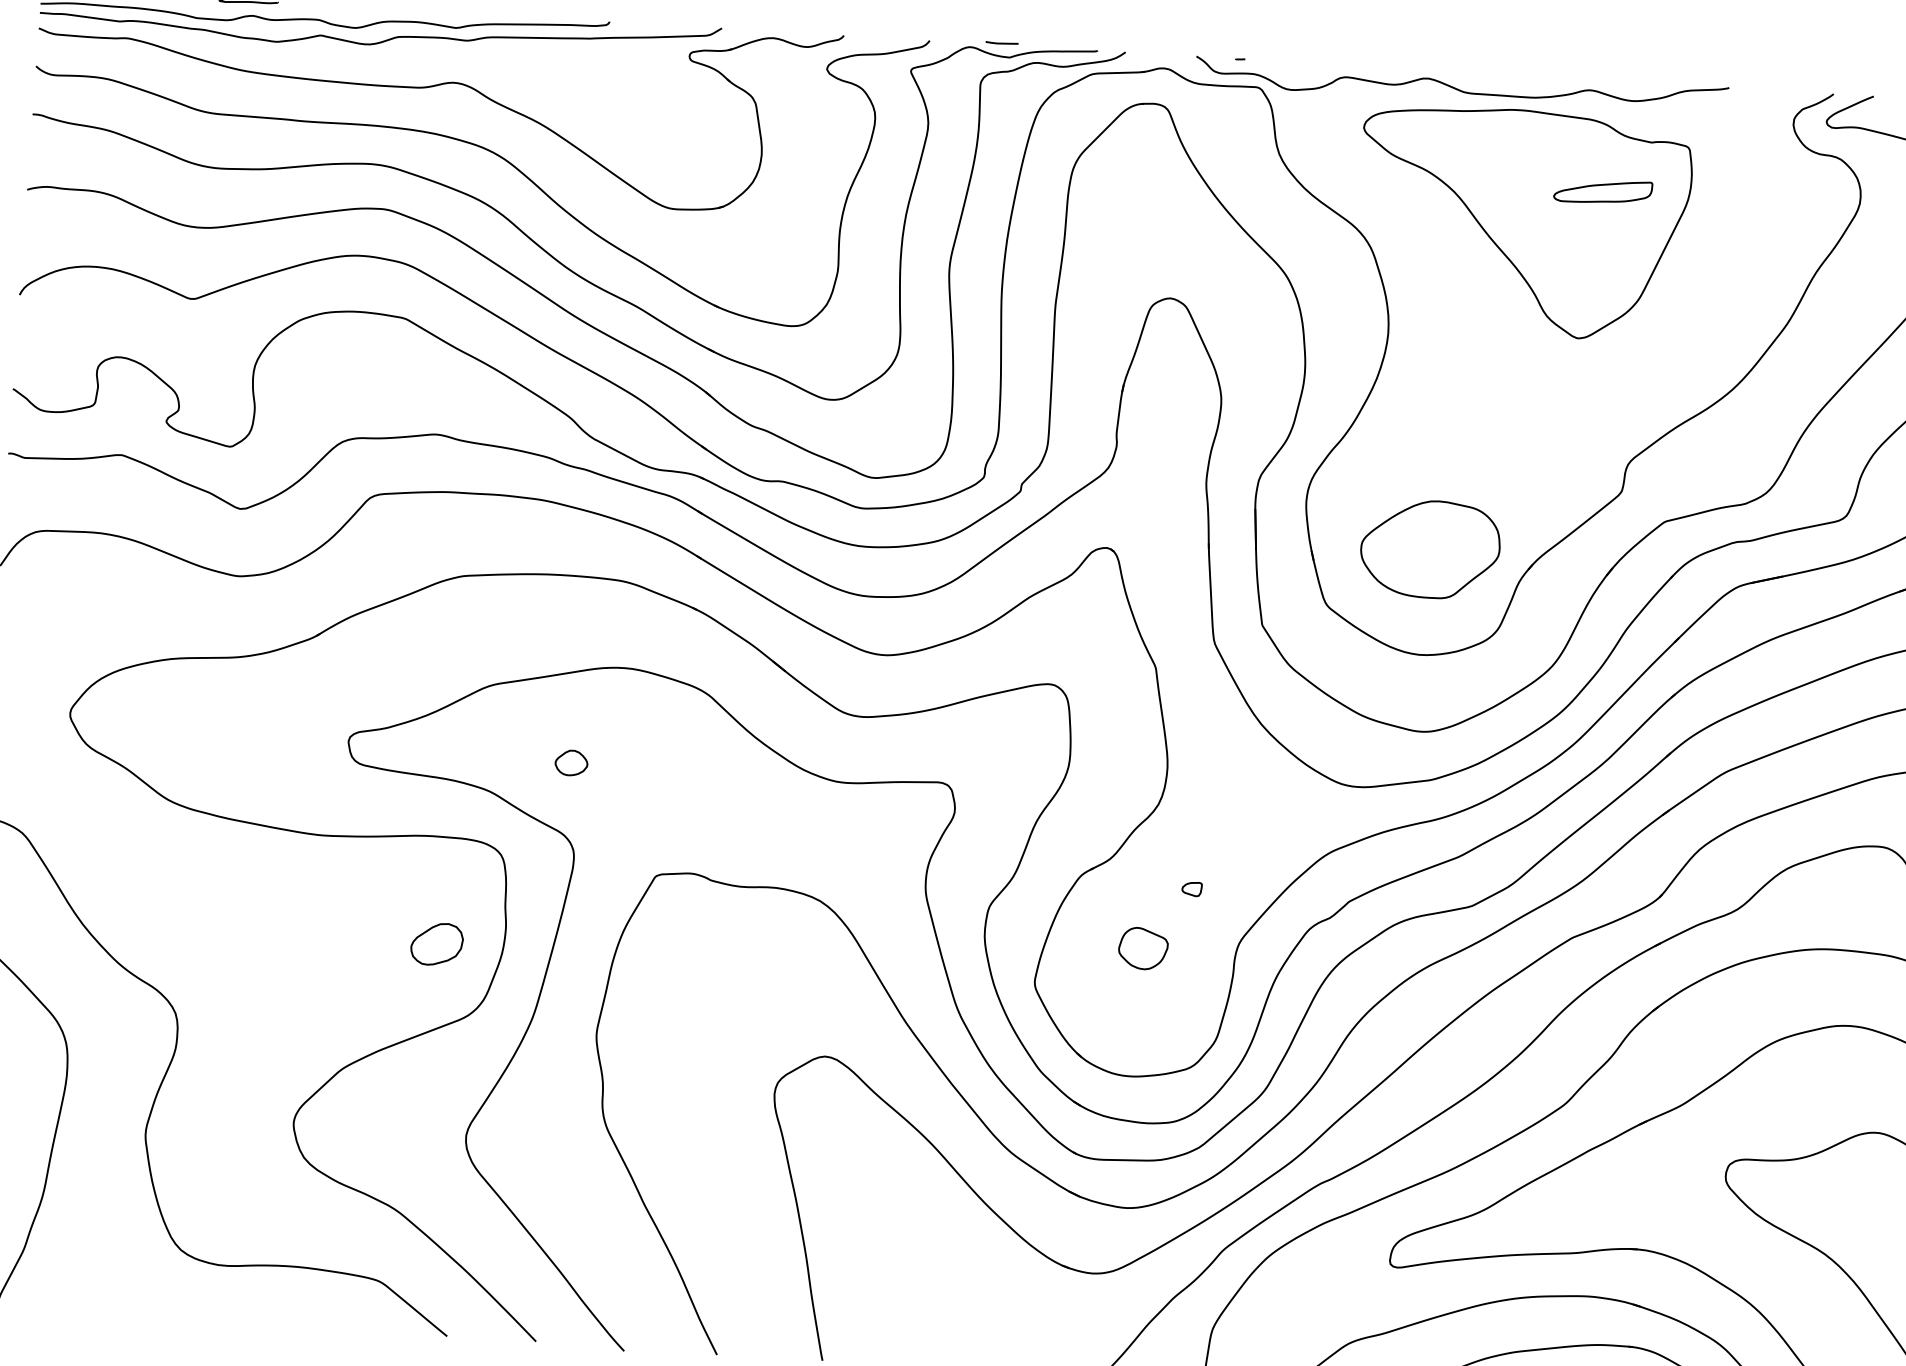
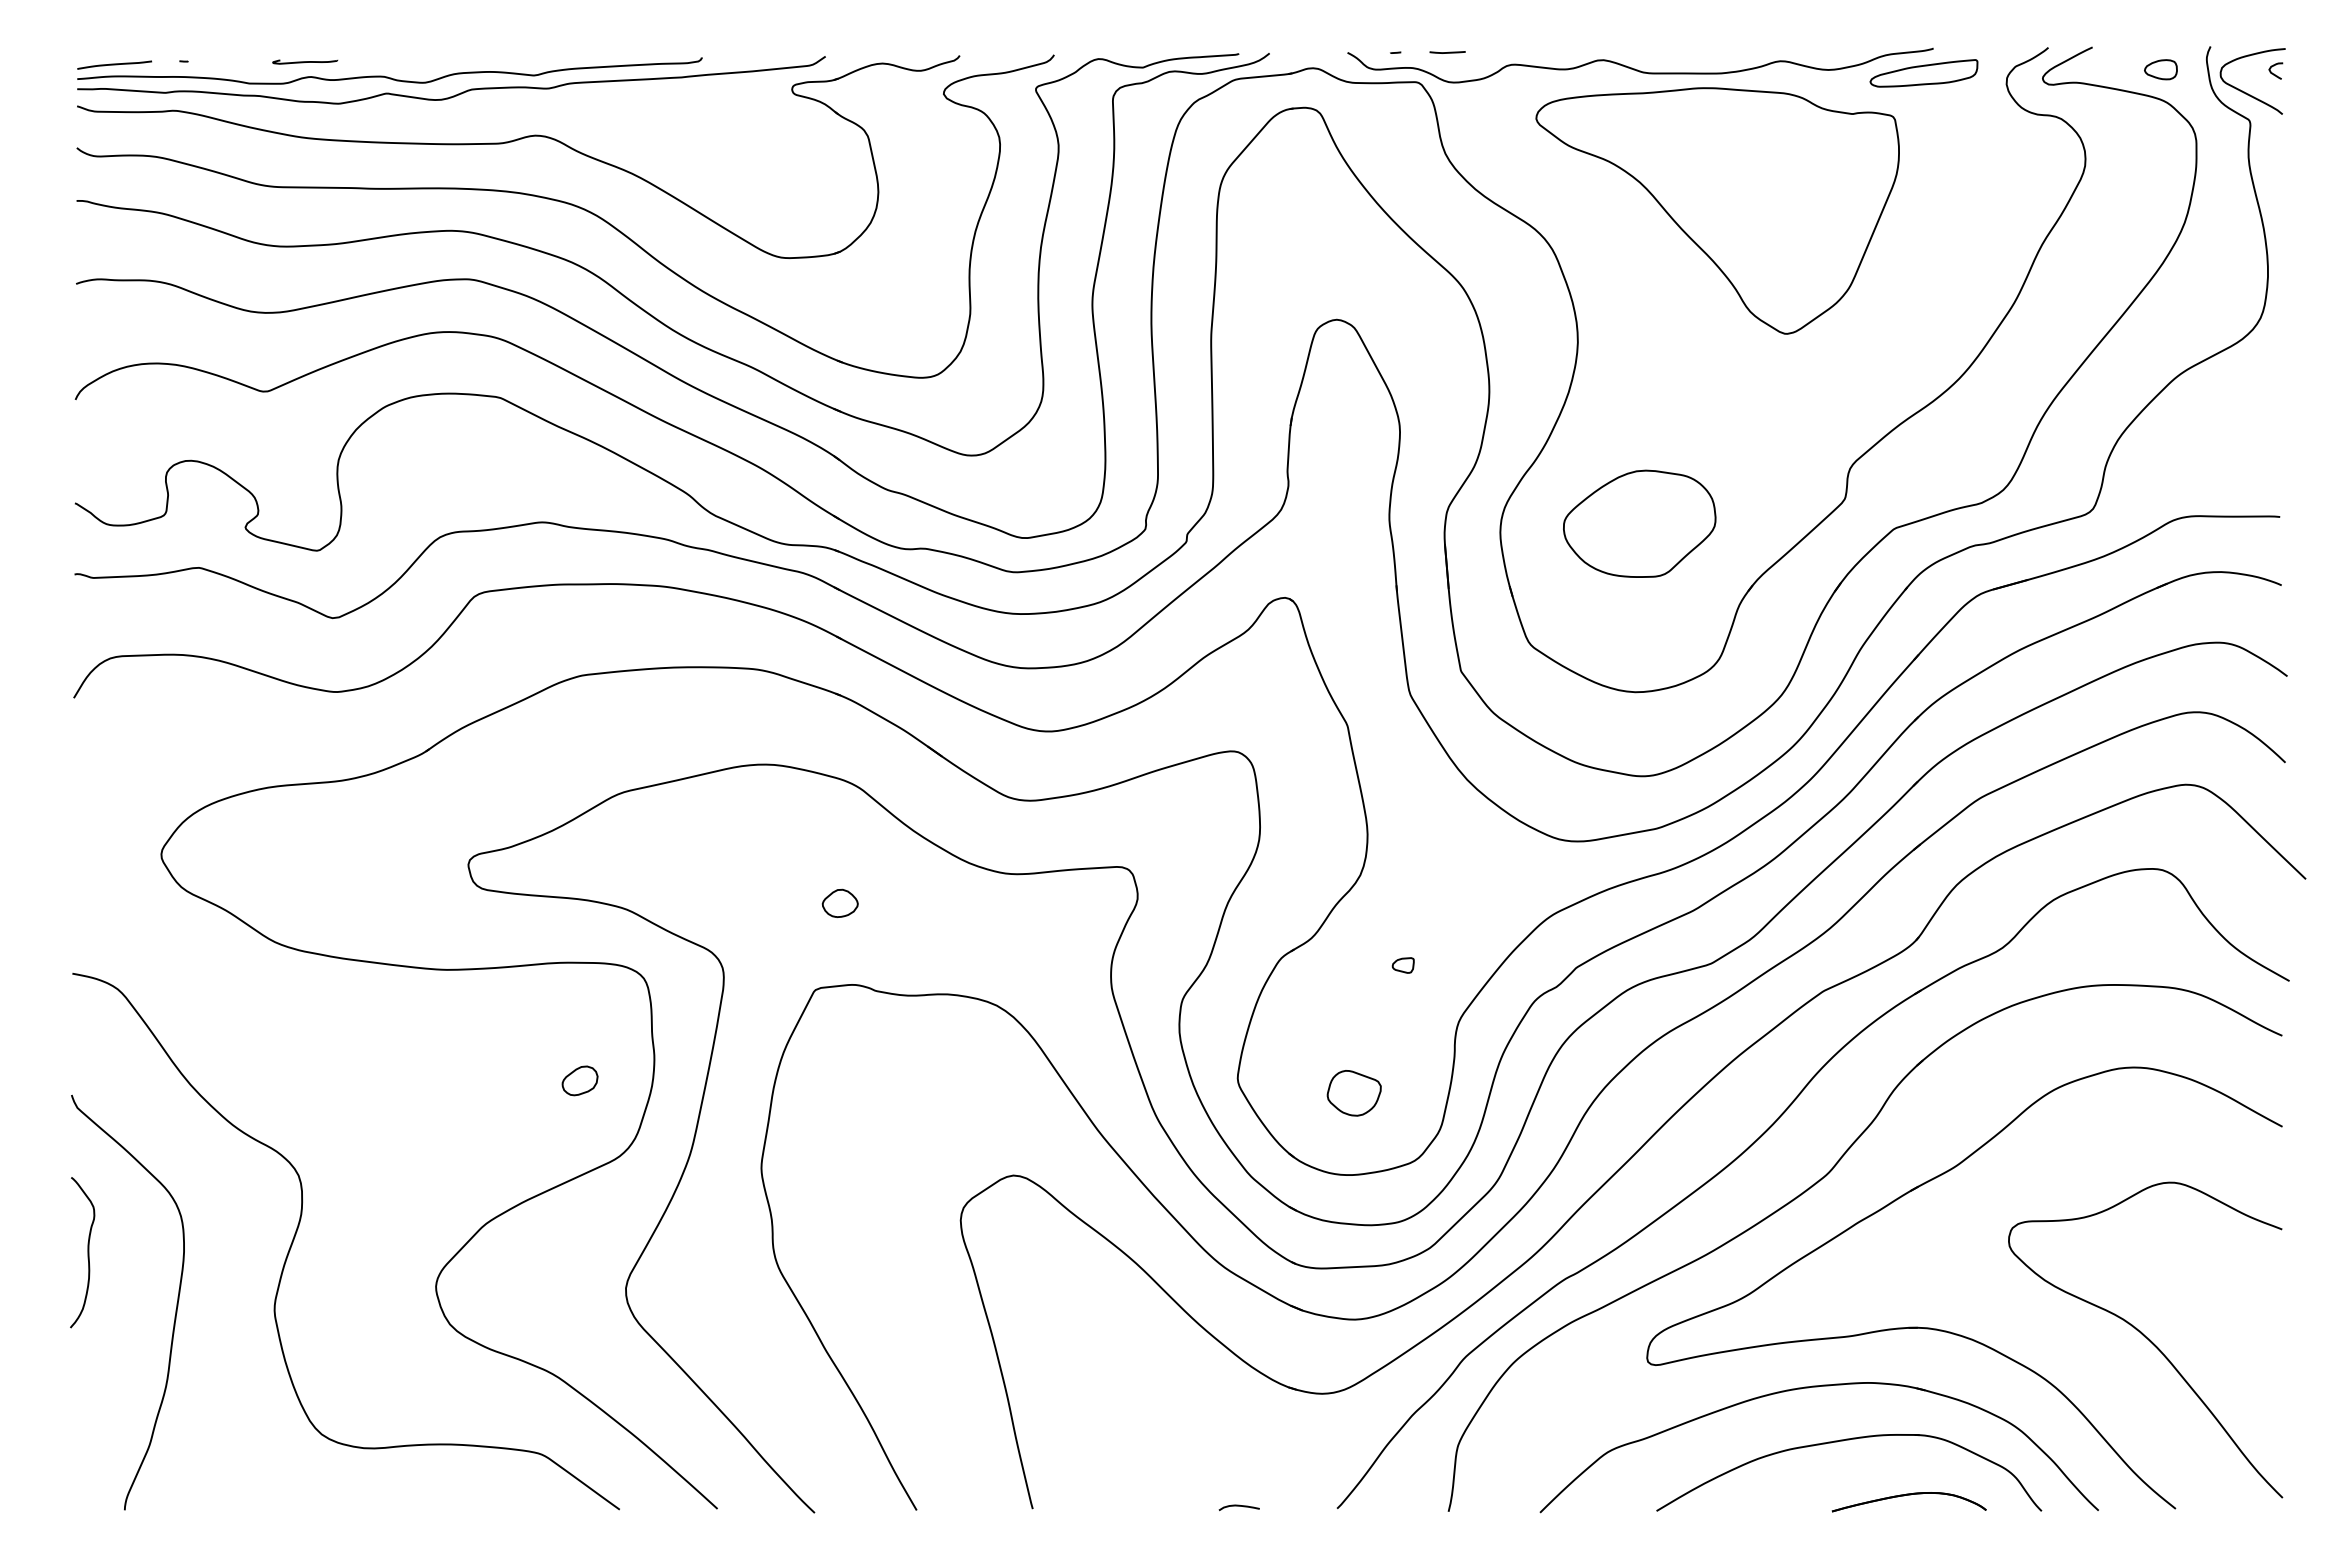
line: (1001, 43) -> (1447, 52), moved
part: (1602, 191) -> (1923, 73), moved
part: (1430, 549) -> (1639, 523), moved
part: (570, 762) -> (839, 902), moved
part: (436, 943) -> (579, 1080), size x0.62
part: (1142, 948) -> (1353, 1093), moved

